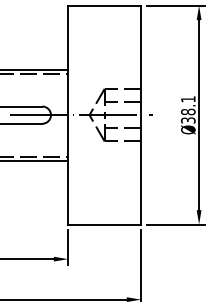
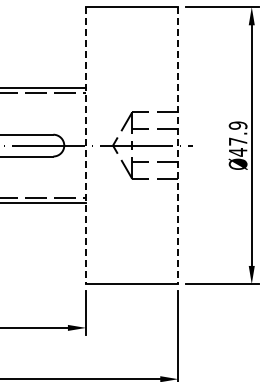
text: (187, 109) -> (237, 138), 38.1 -> 47.9
line: (68, 115) -> (86, 145), solid -> dashed
line: (141, 115) -> (178, 145), solid -> dashed

